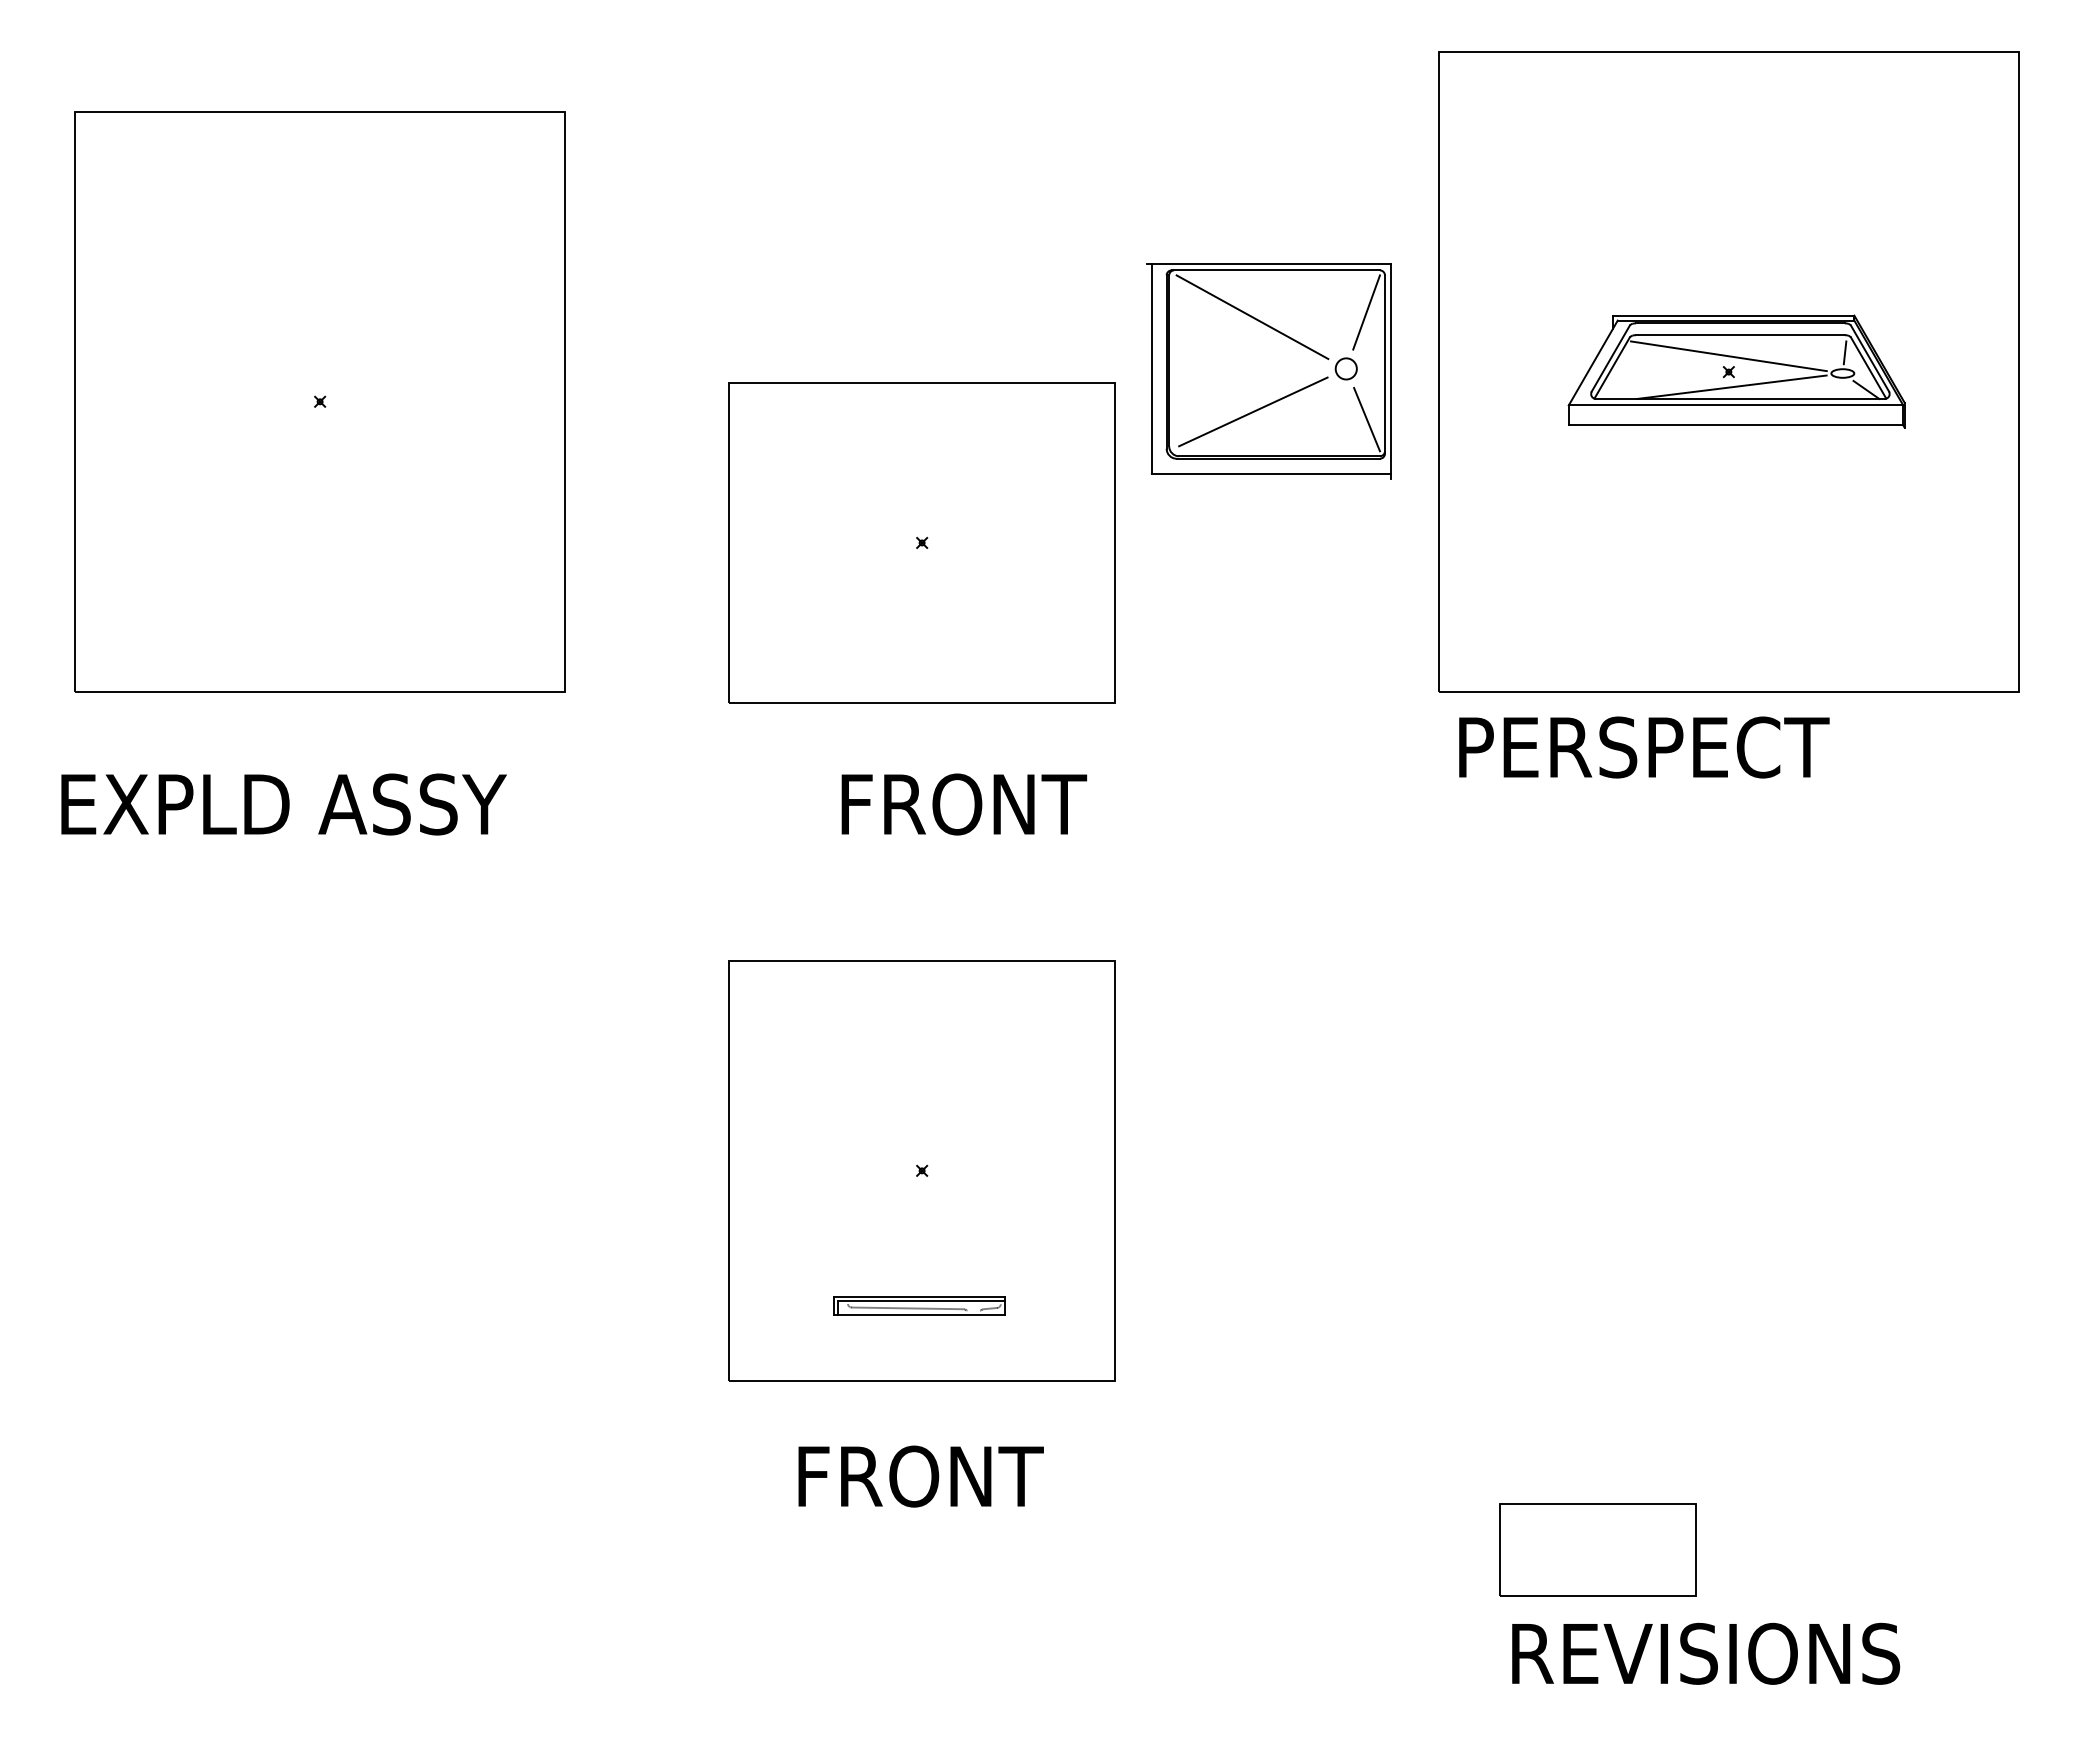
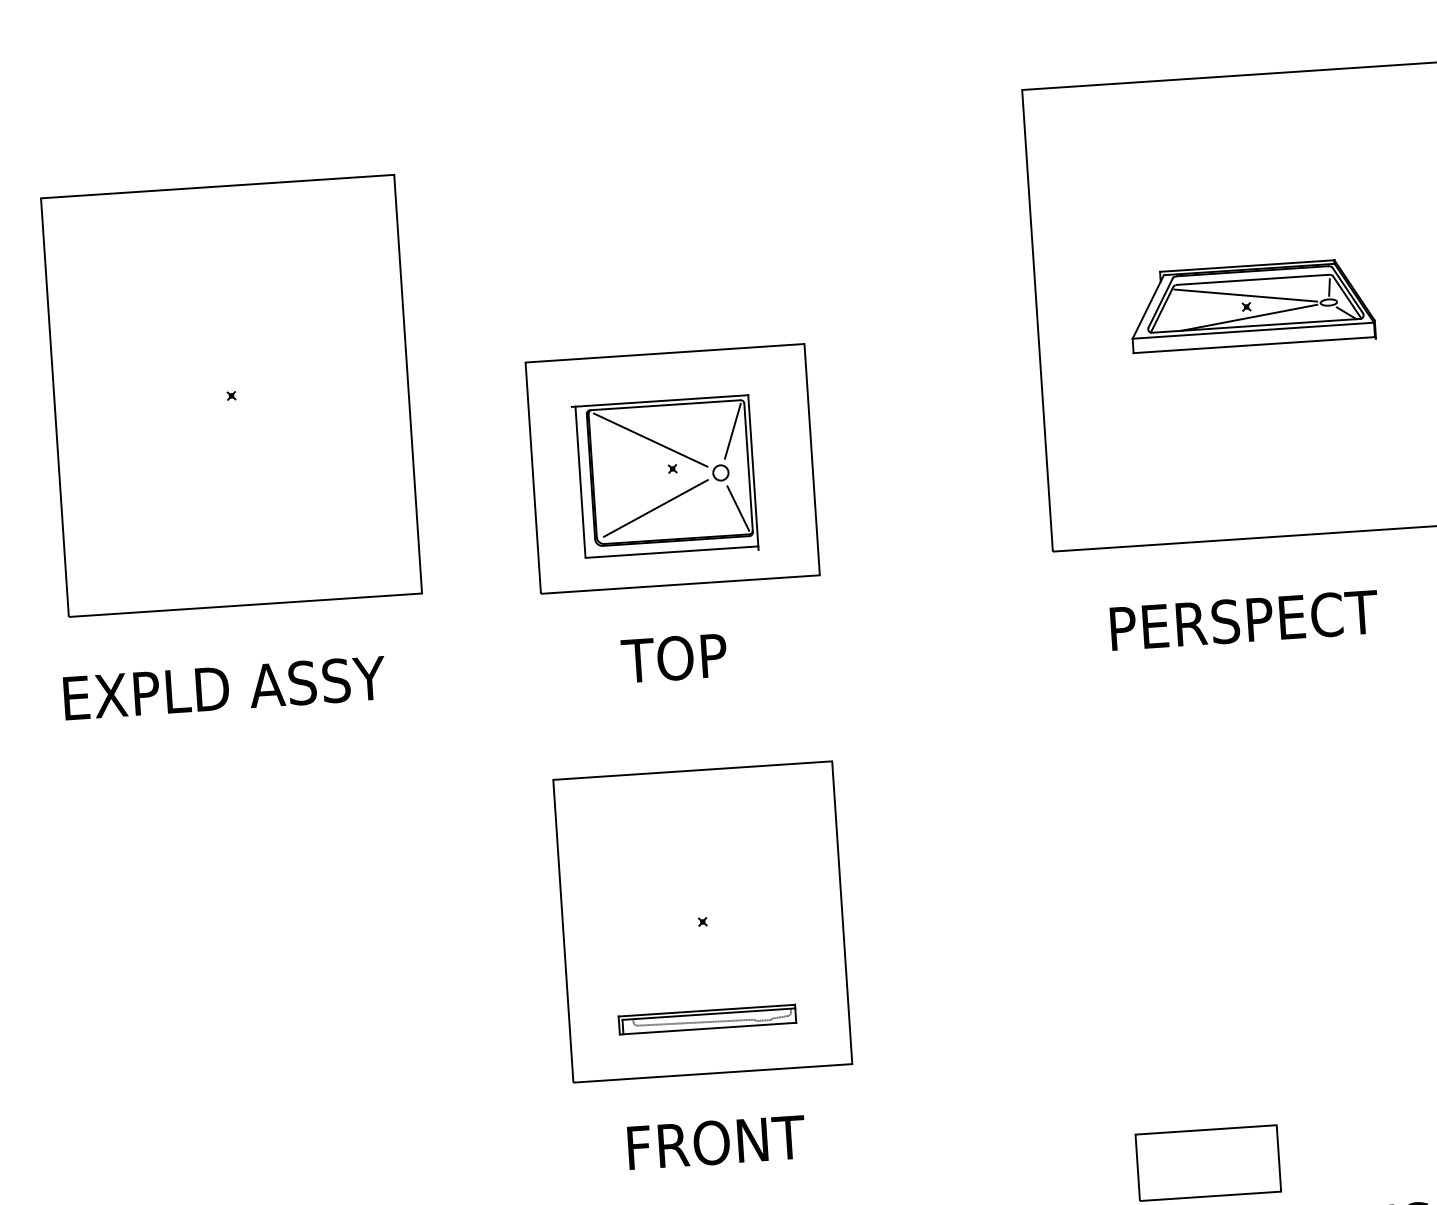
part: (1268, 371) -> (664, 478), moved
text: (1644, 747) -> (1244, 620), moved
text: (960, 804) -> (712, 655), FRONT -> TOP
part: (919, 1306) -> (707, 1019), size x1.43

